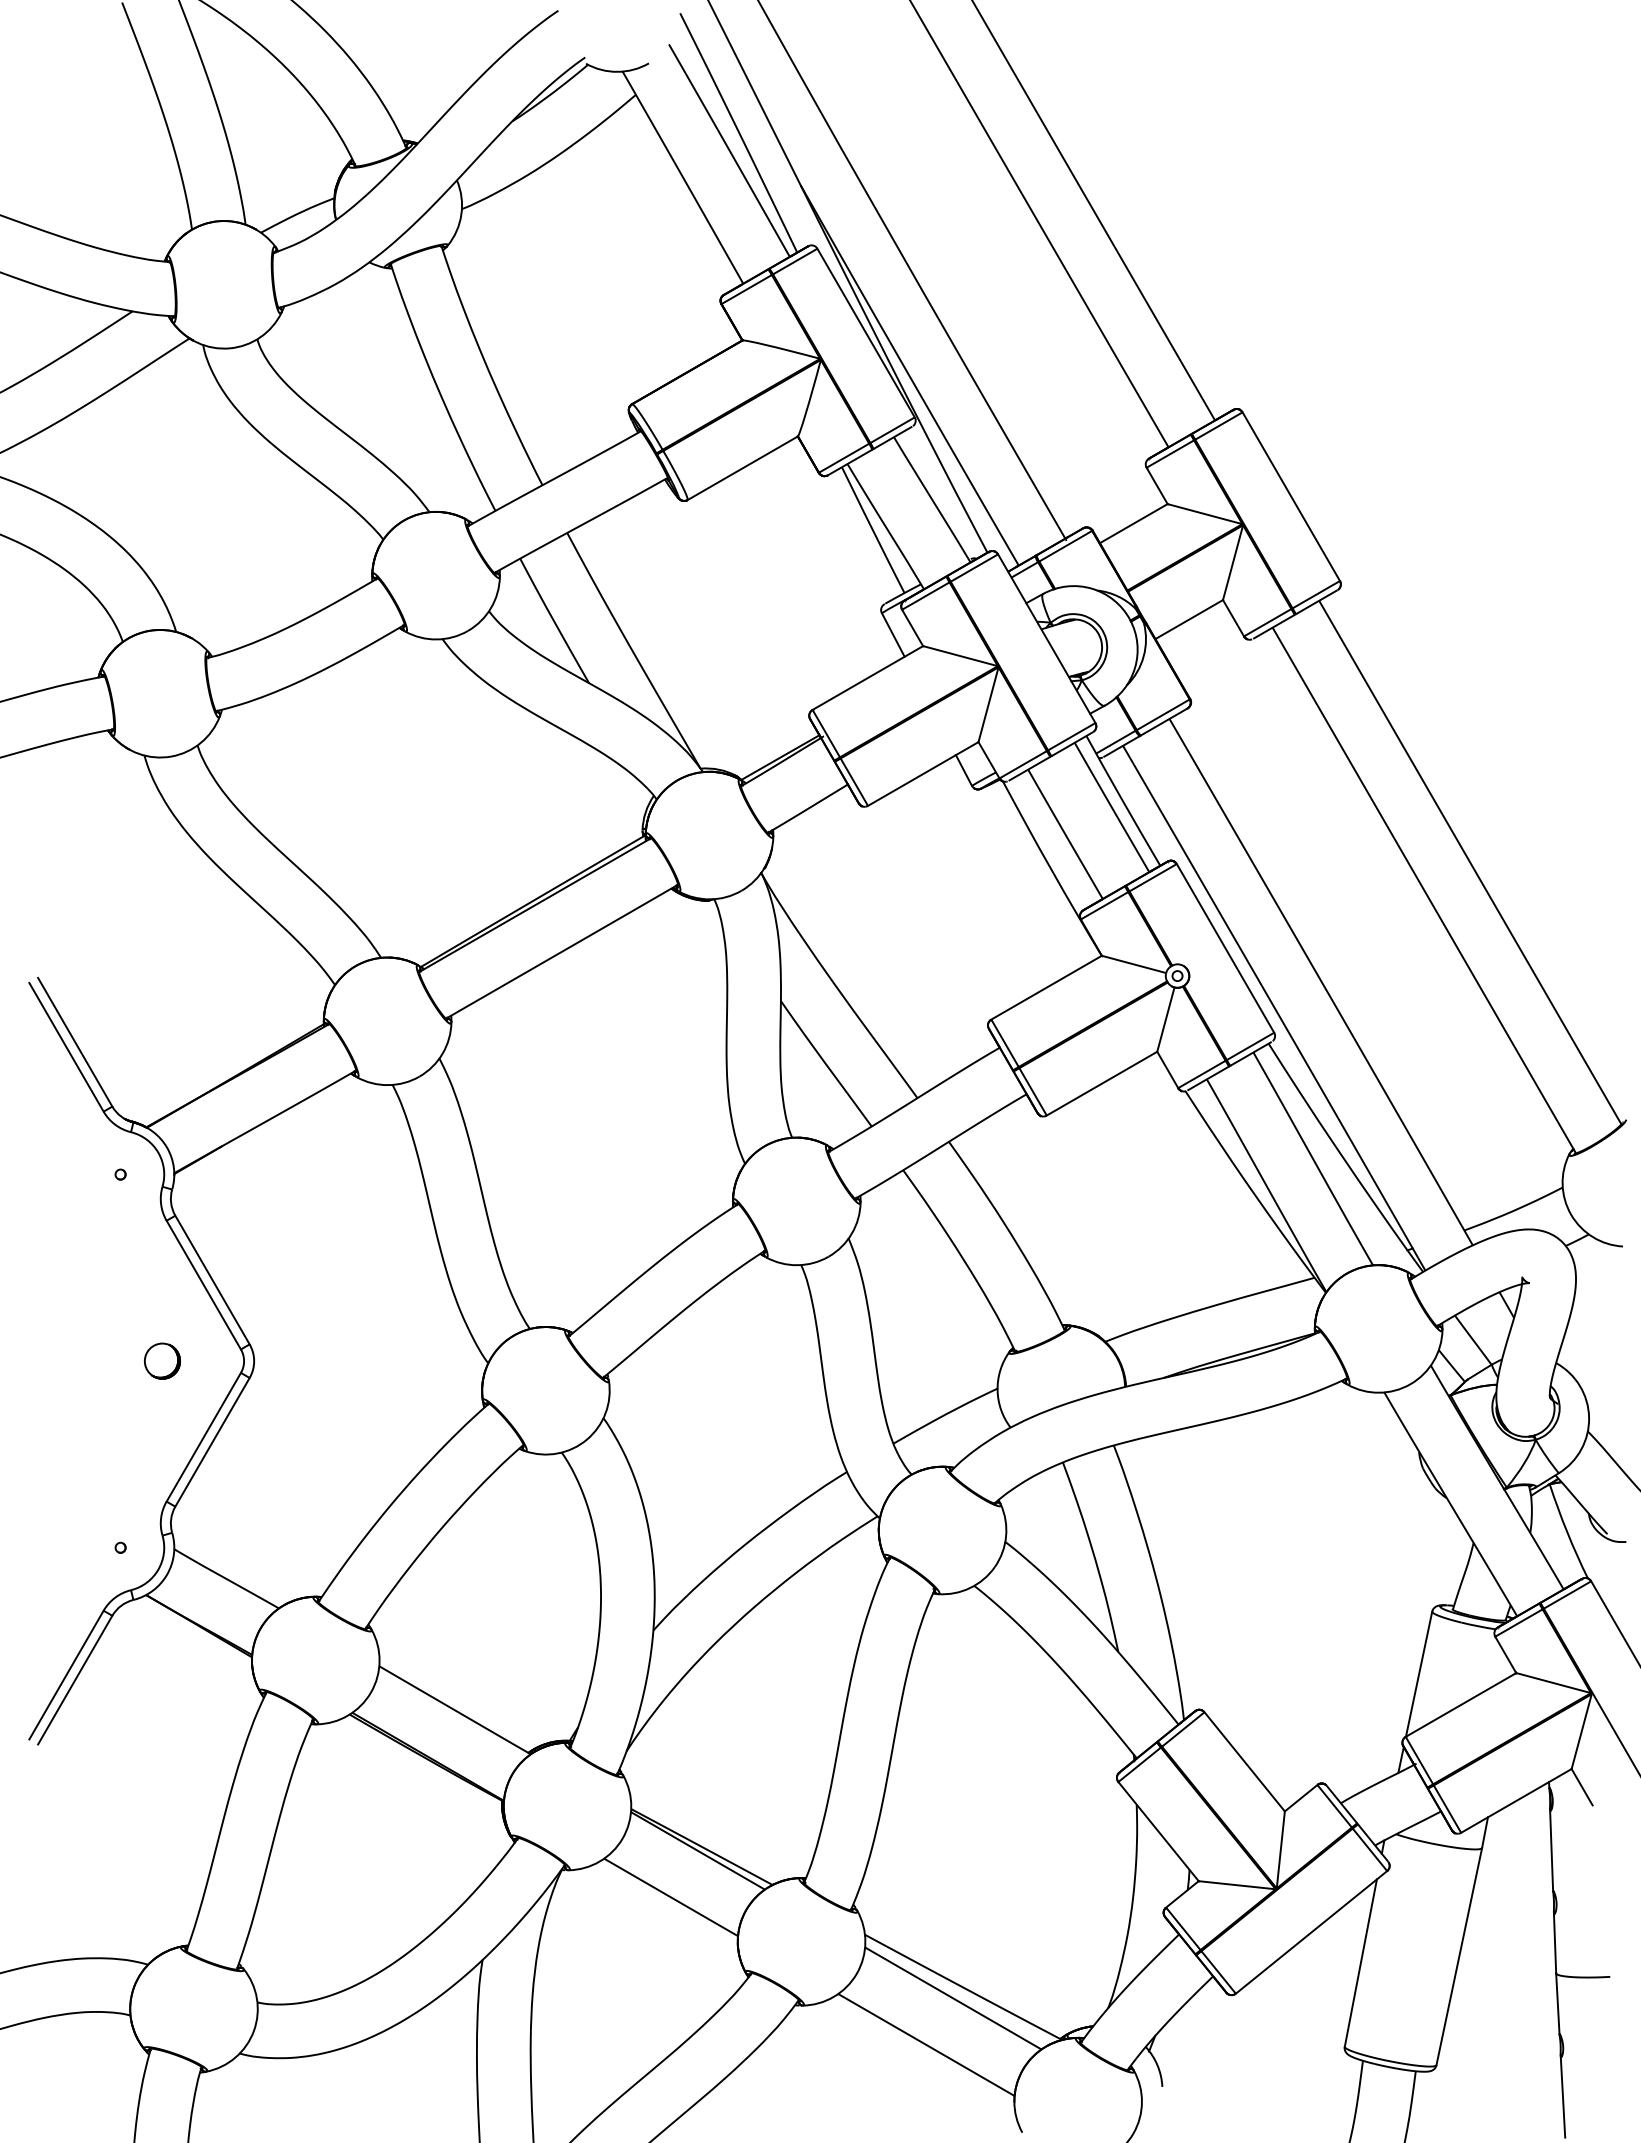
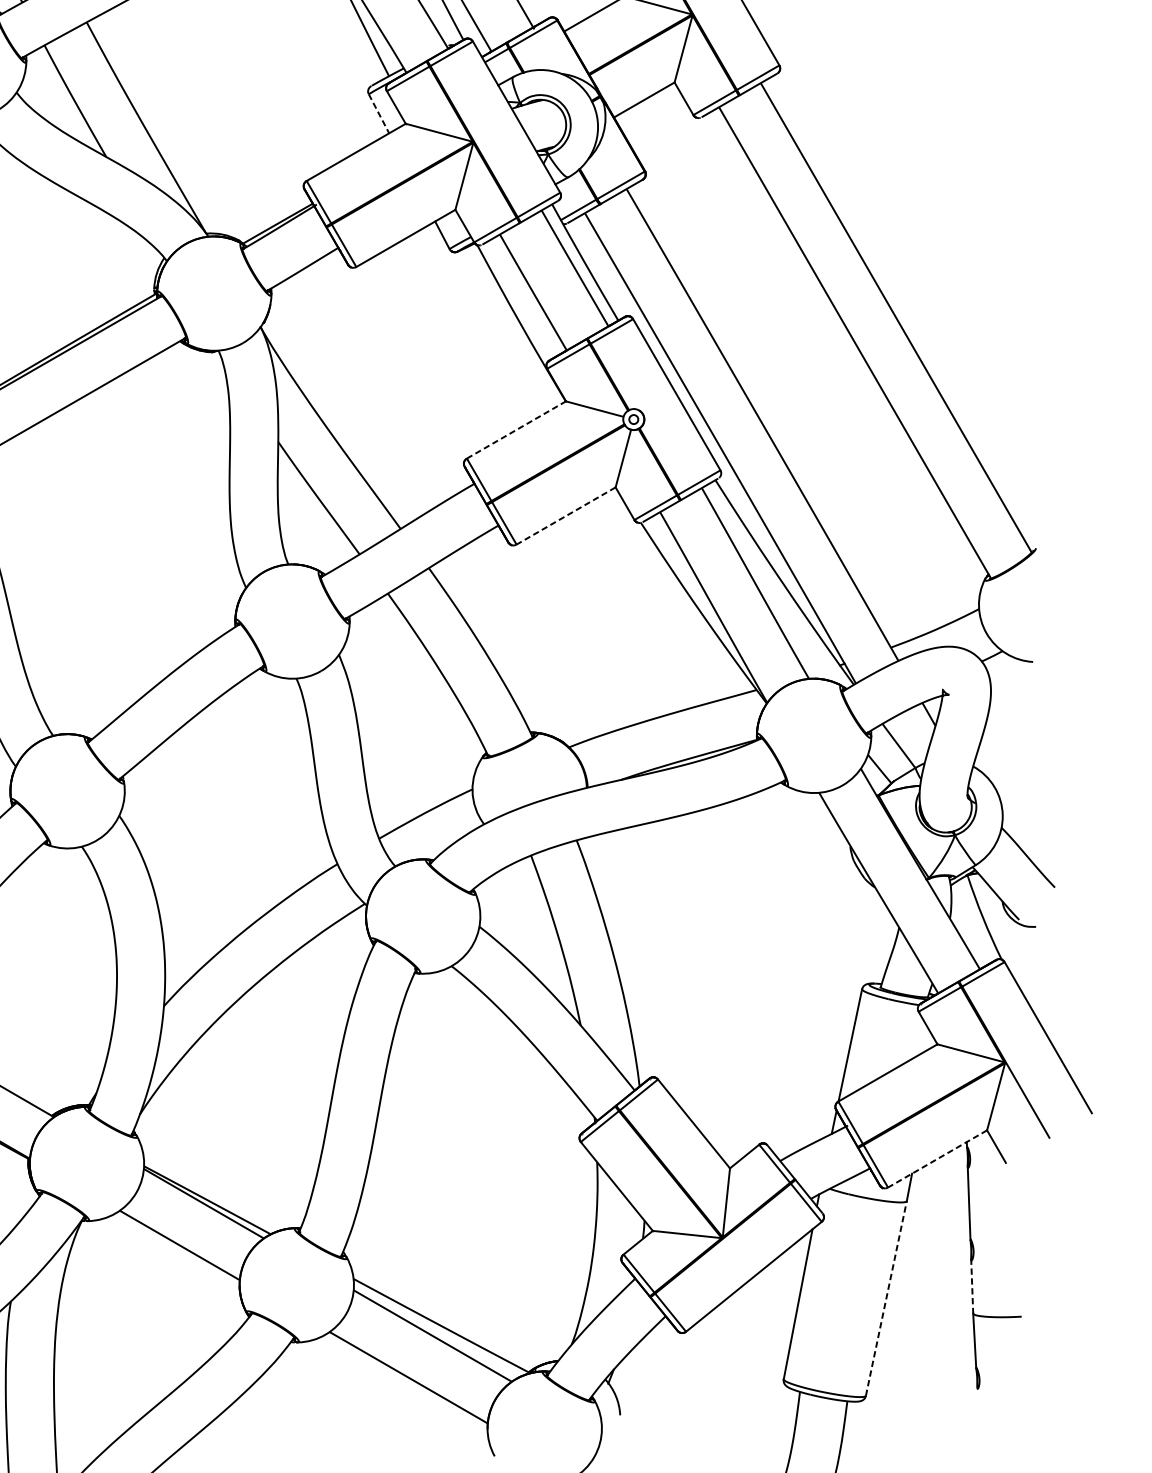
line: (893, 634) -> (379, 113), solid -> dashed
line: (1046, 987) -> (516, 429), solid -> dashed
line: (1101, 1083) -> (565, 515), solid -> dashed
line: (1516, 1800) -> (937, 1158), solid -> dashed
line: (1555, 1942) -> (972, 1285), solid -> dashed
line: (1459, 1956) -> (886, 1298), solid -> dashed
line: (1562, 2096) -> (978, 1423), removed

